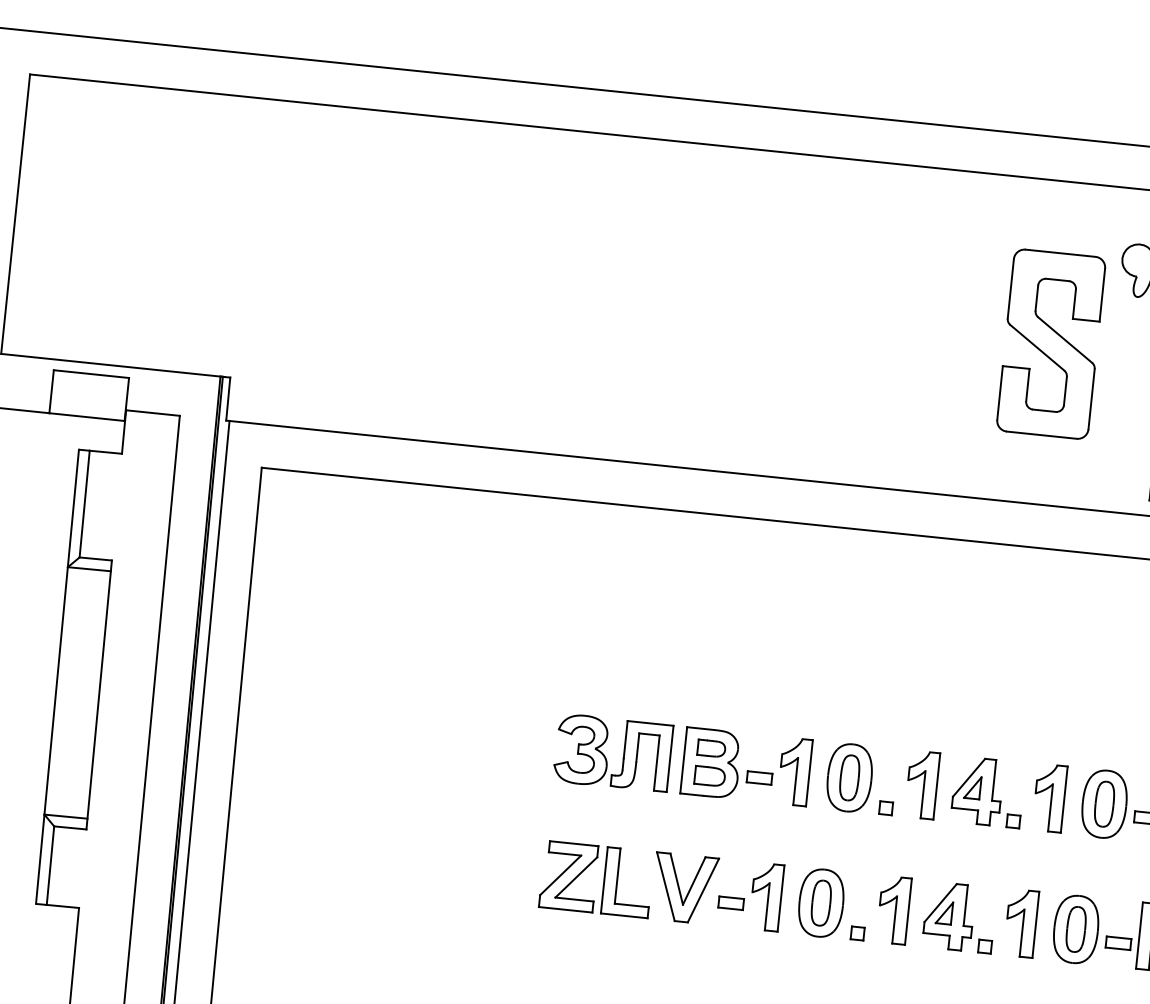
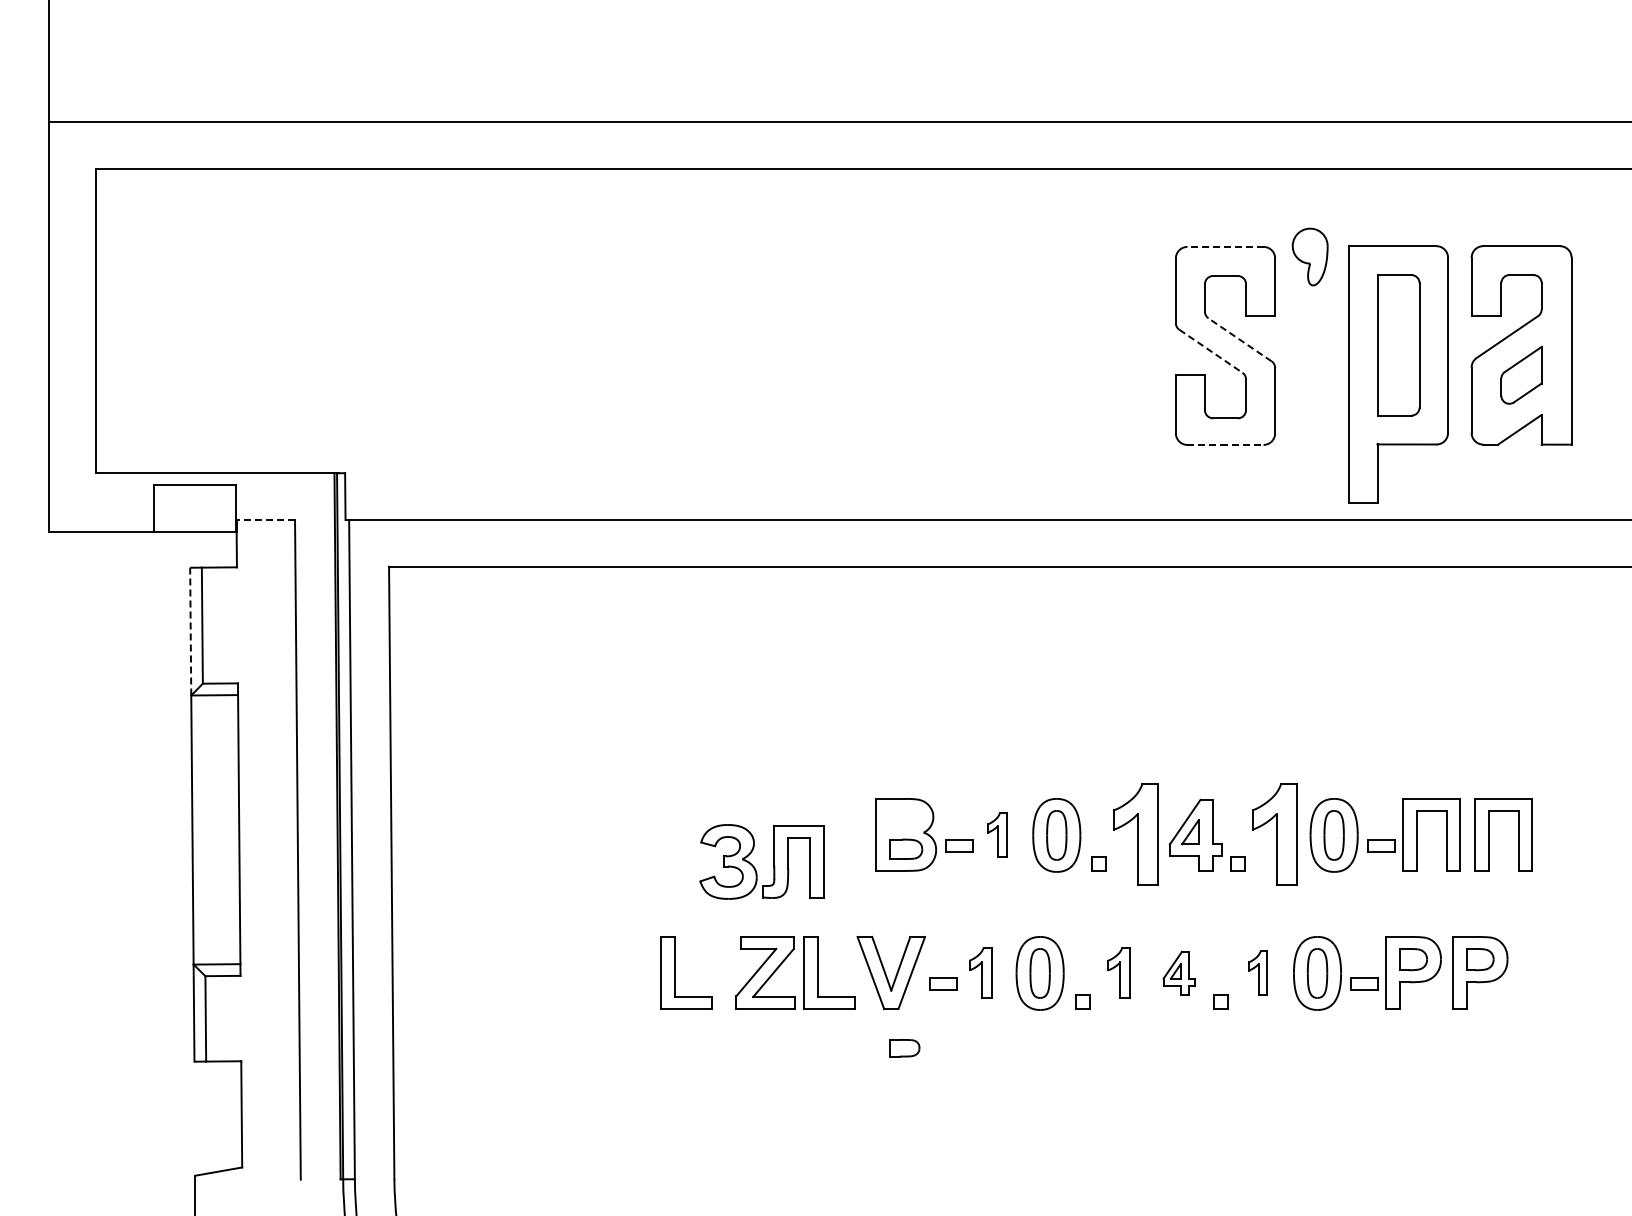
line: (1060, 252) -> (1225, 246), solid -> dashed
line: (1064, 339) -> (1239, 339), solid -> dashed
line: (1037, 348) -> (1211, 351), solid -> dashed
line: (152, 413) -> (265, 520), solid -> dashed
line: (1042, 434) -> (1226, 444), solid -> dashed
line: (73, 508) -> (190, 631), solid -> dashed
part: (711, 748) -> (904, 1048), moved
part: (606, 757) -> (755, 867), moved
part: (794, 771) -> (996, 834), size x0.6
part: (922, 784) -> (1135, 834), size x1.4
part: (1049, 797) -> (1274, 834), size x1.4
part: (486, 867) -> (675, 972), added
part: (766, 896) -> (980, 972), size x0.7
part: (893, 909) -> (1118, 972), size x0.7
part: (948, 915) -> (1178, 972), size x0.6
part: (1021, 922) -> (1257, 972), size x0.6

